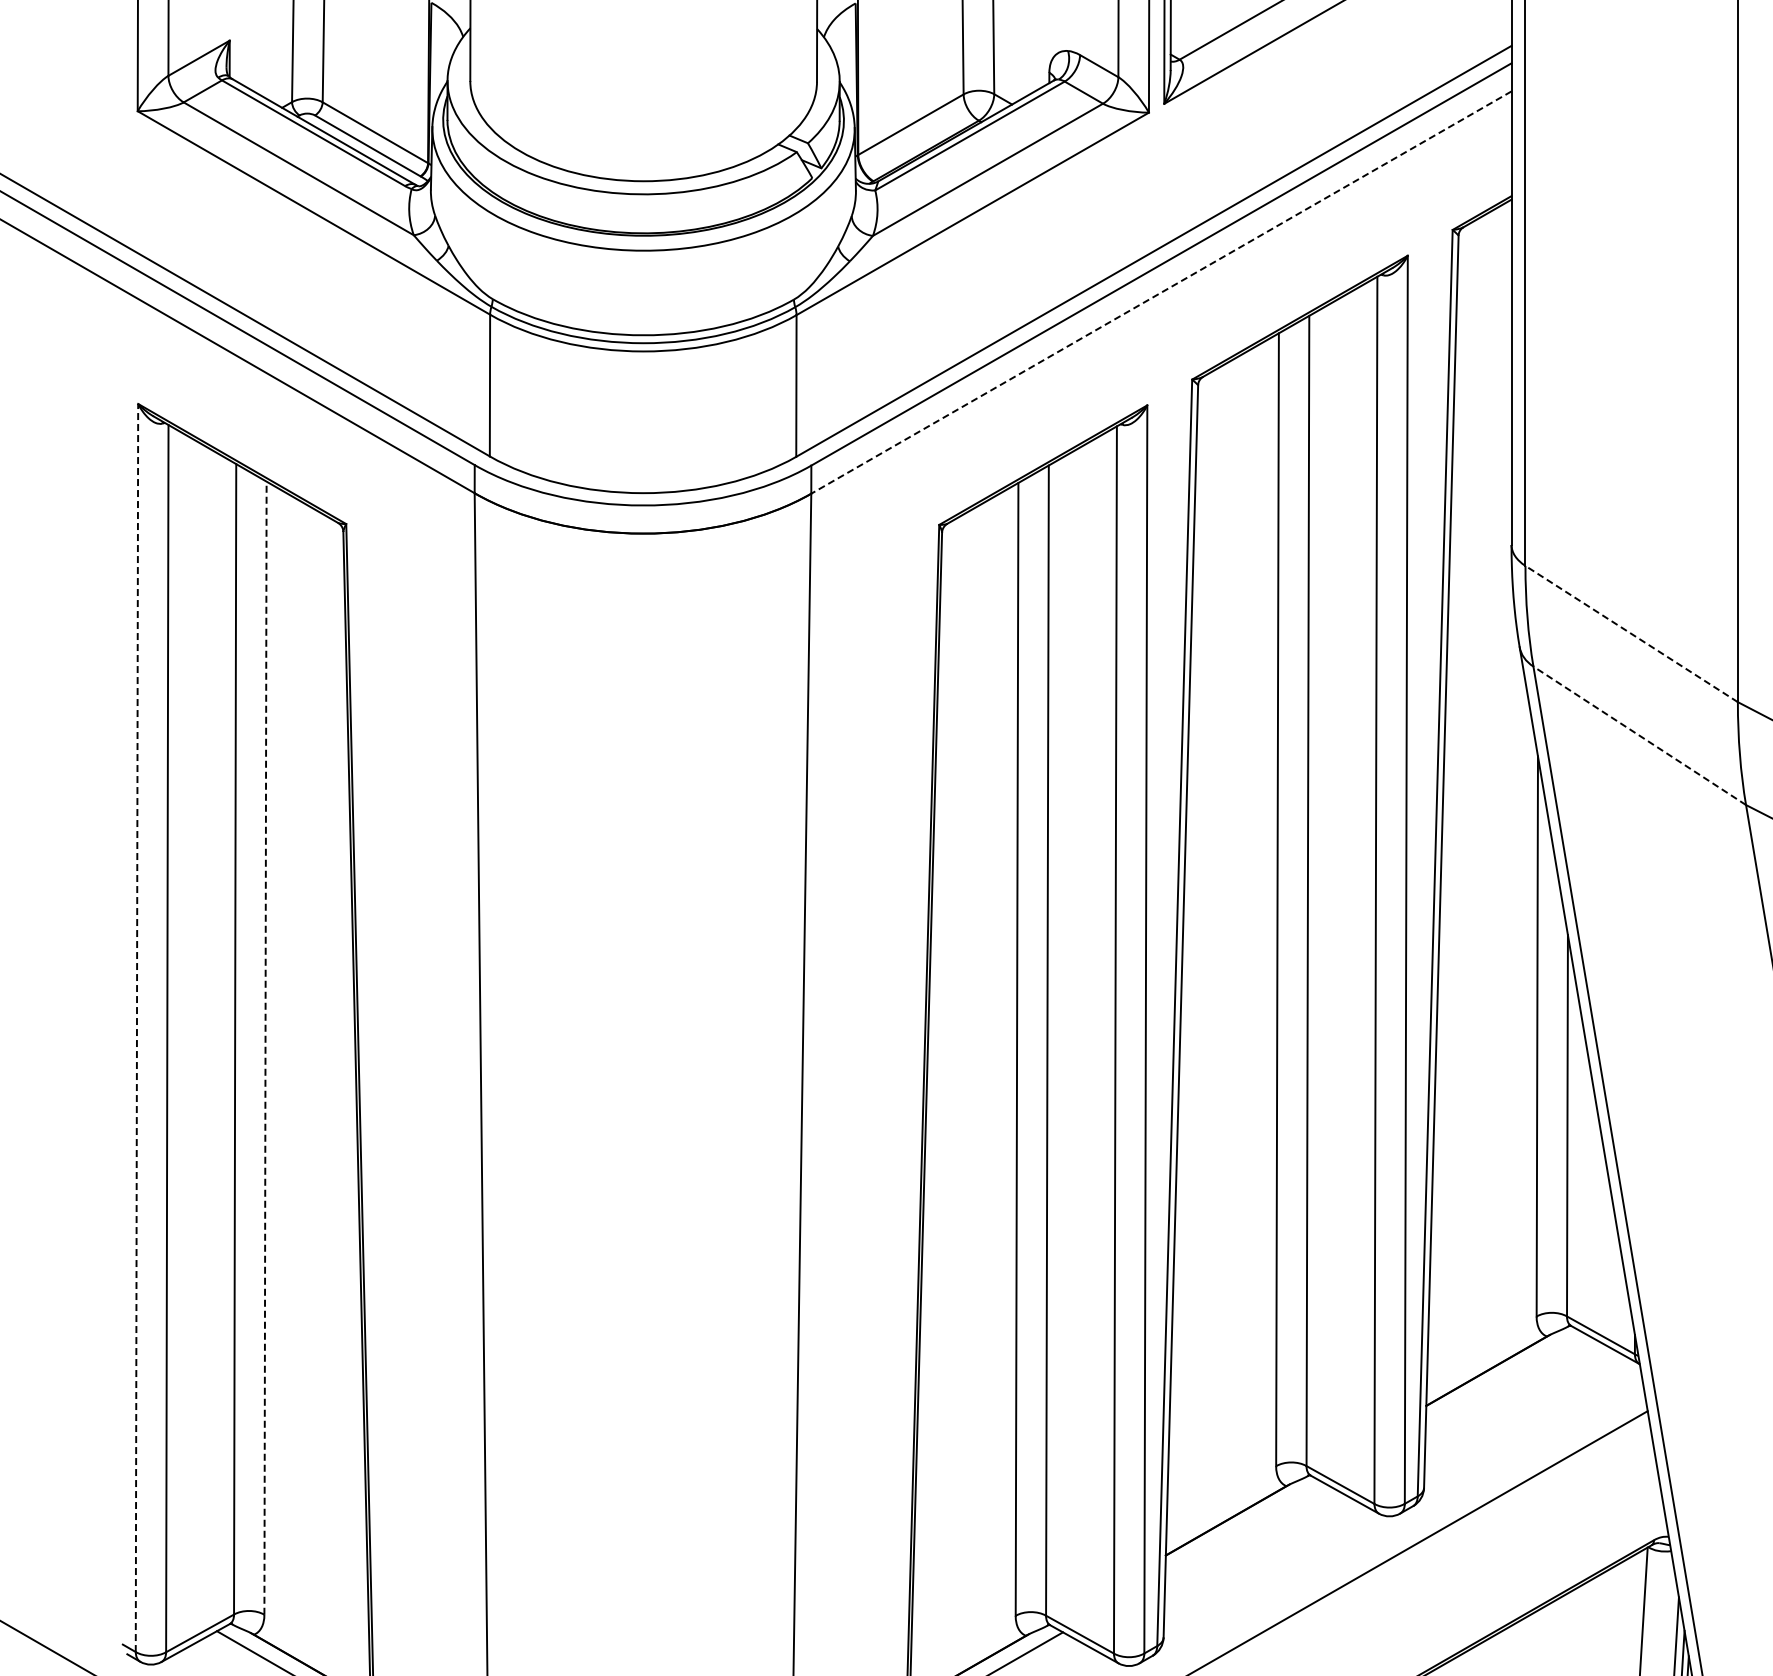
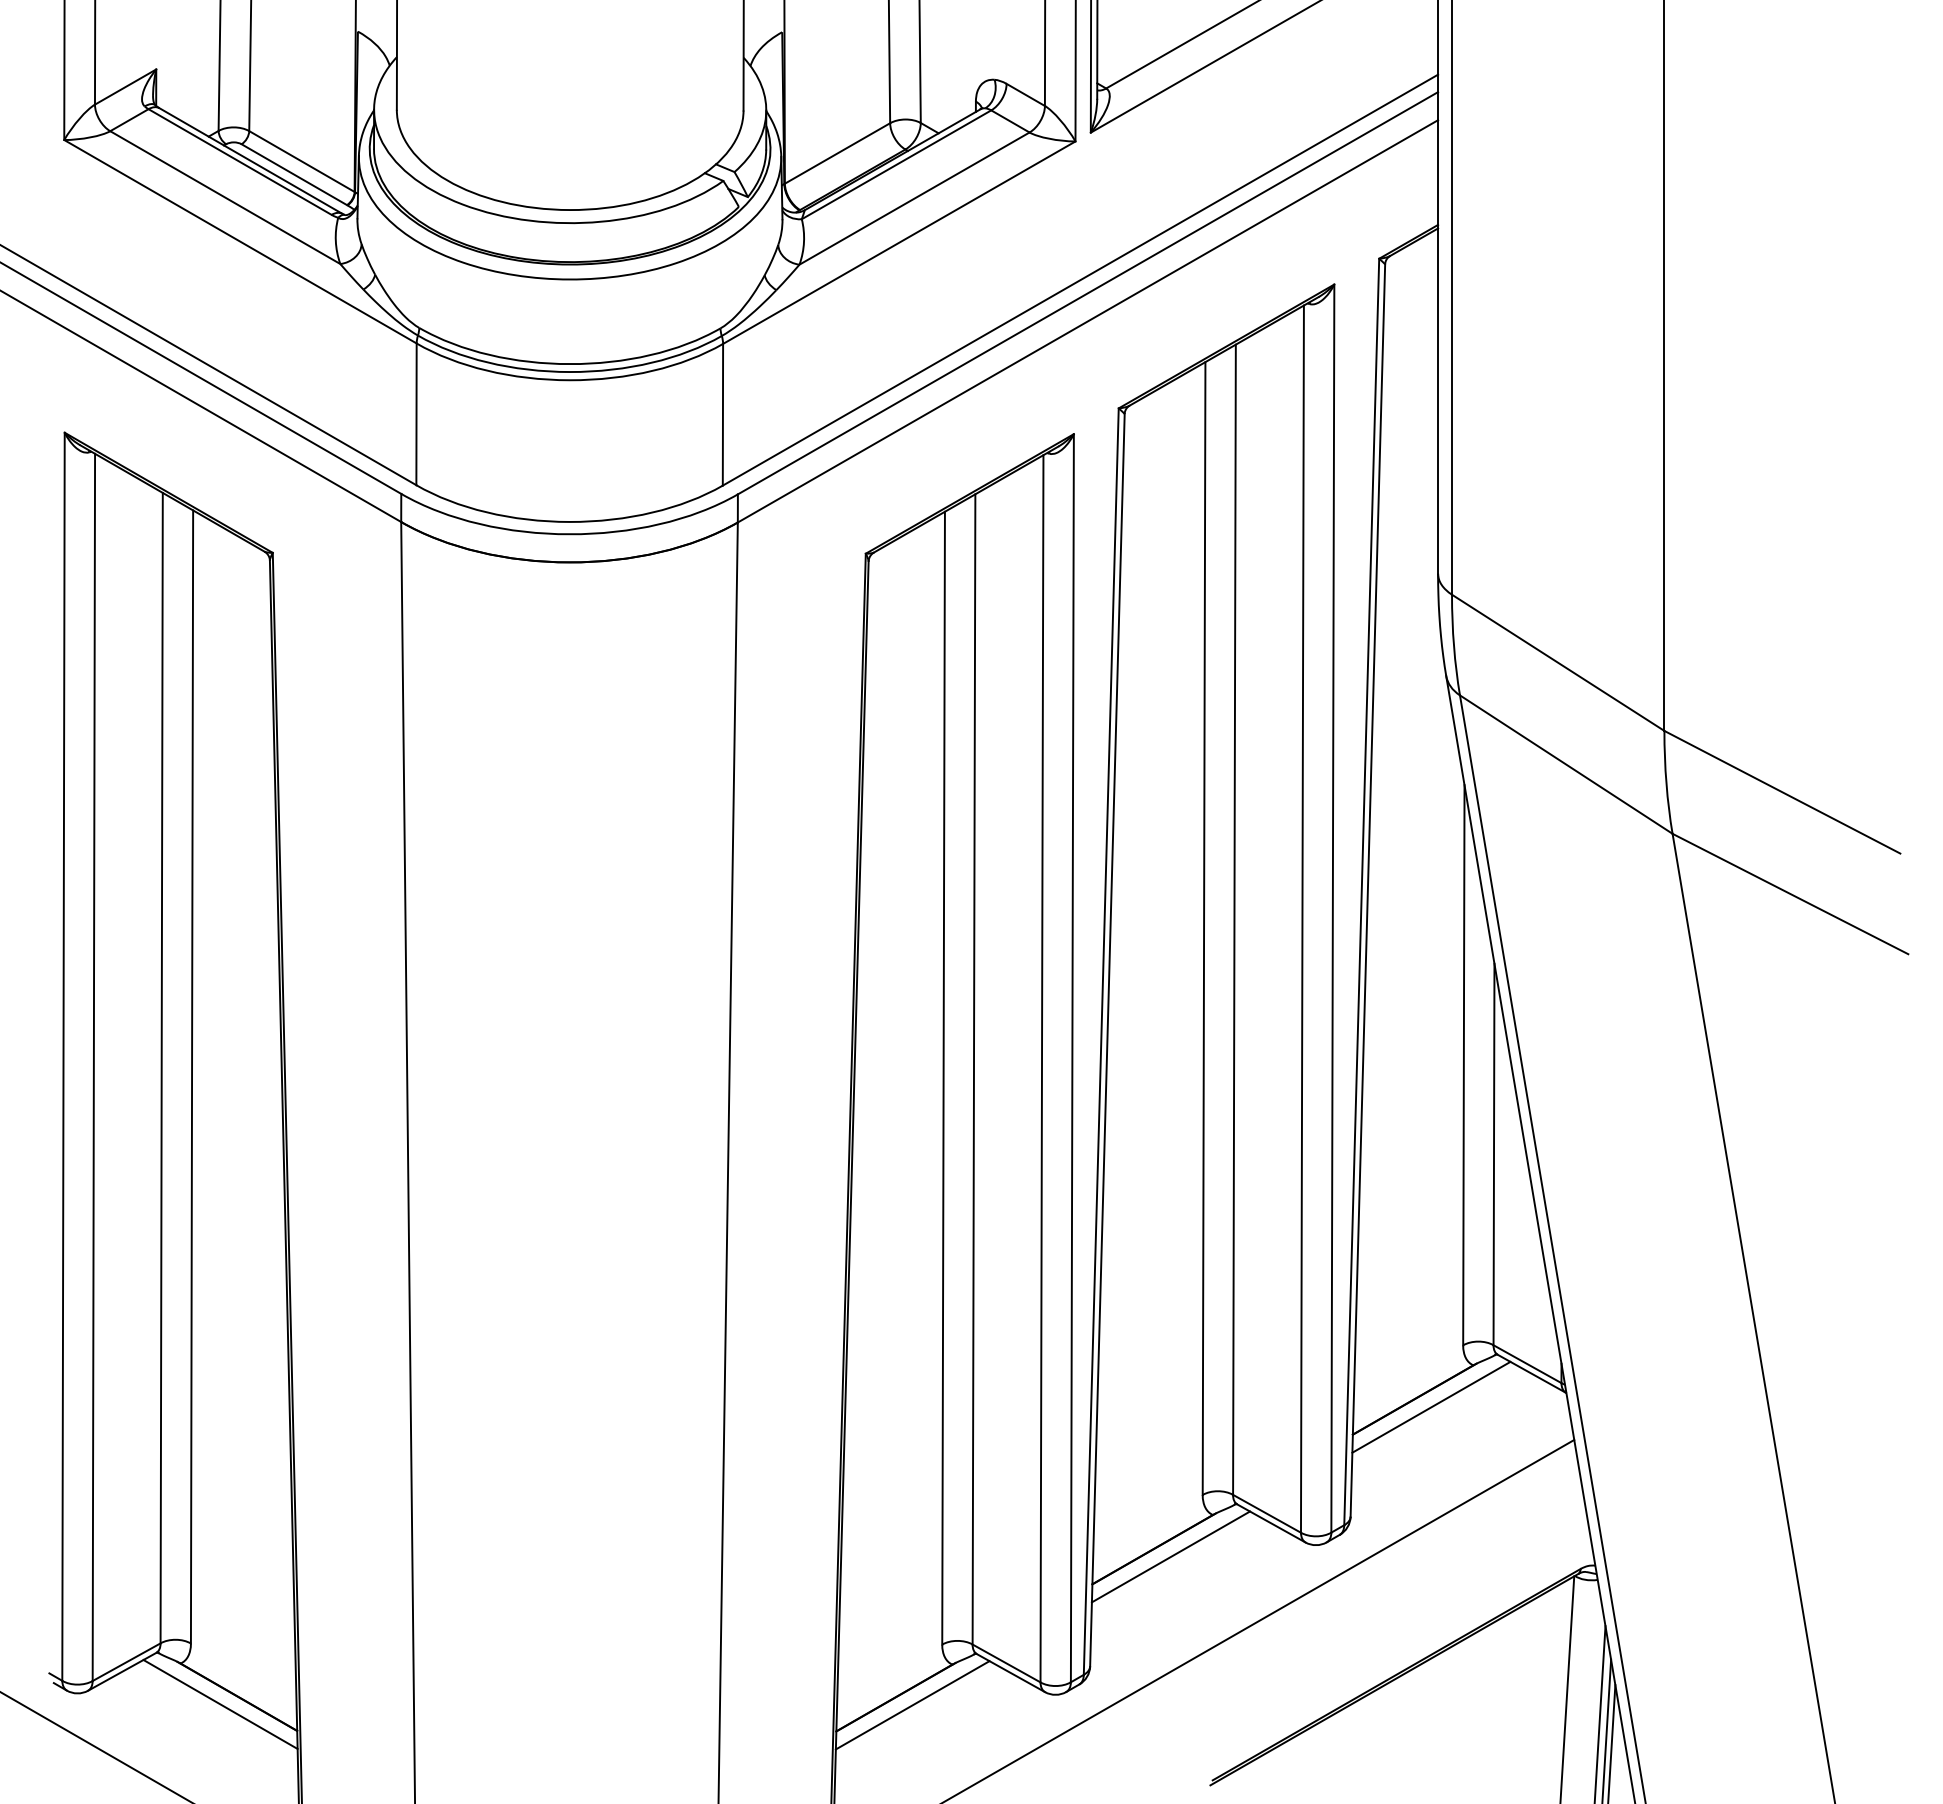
line: (1160, 292) -> (1087, 321), dashed -> solid
line: (1630, 633) -> (1557, 662), dashed -> solid
line: (1639, 735) -> (1566, 764), dashed -> solid
line: (136, 1027) -> (63, 1056), dashed -> solid
line: (265, 1048) -> (192, 1077), dashed -> solid
line: (1504, 1377) -> (1431, 1406), added
line: (1243, 1527) -> (1170, 1556), added

